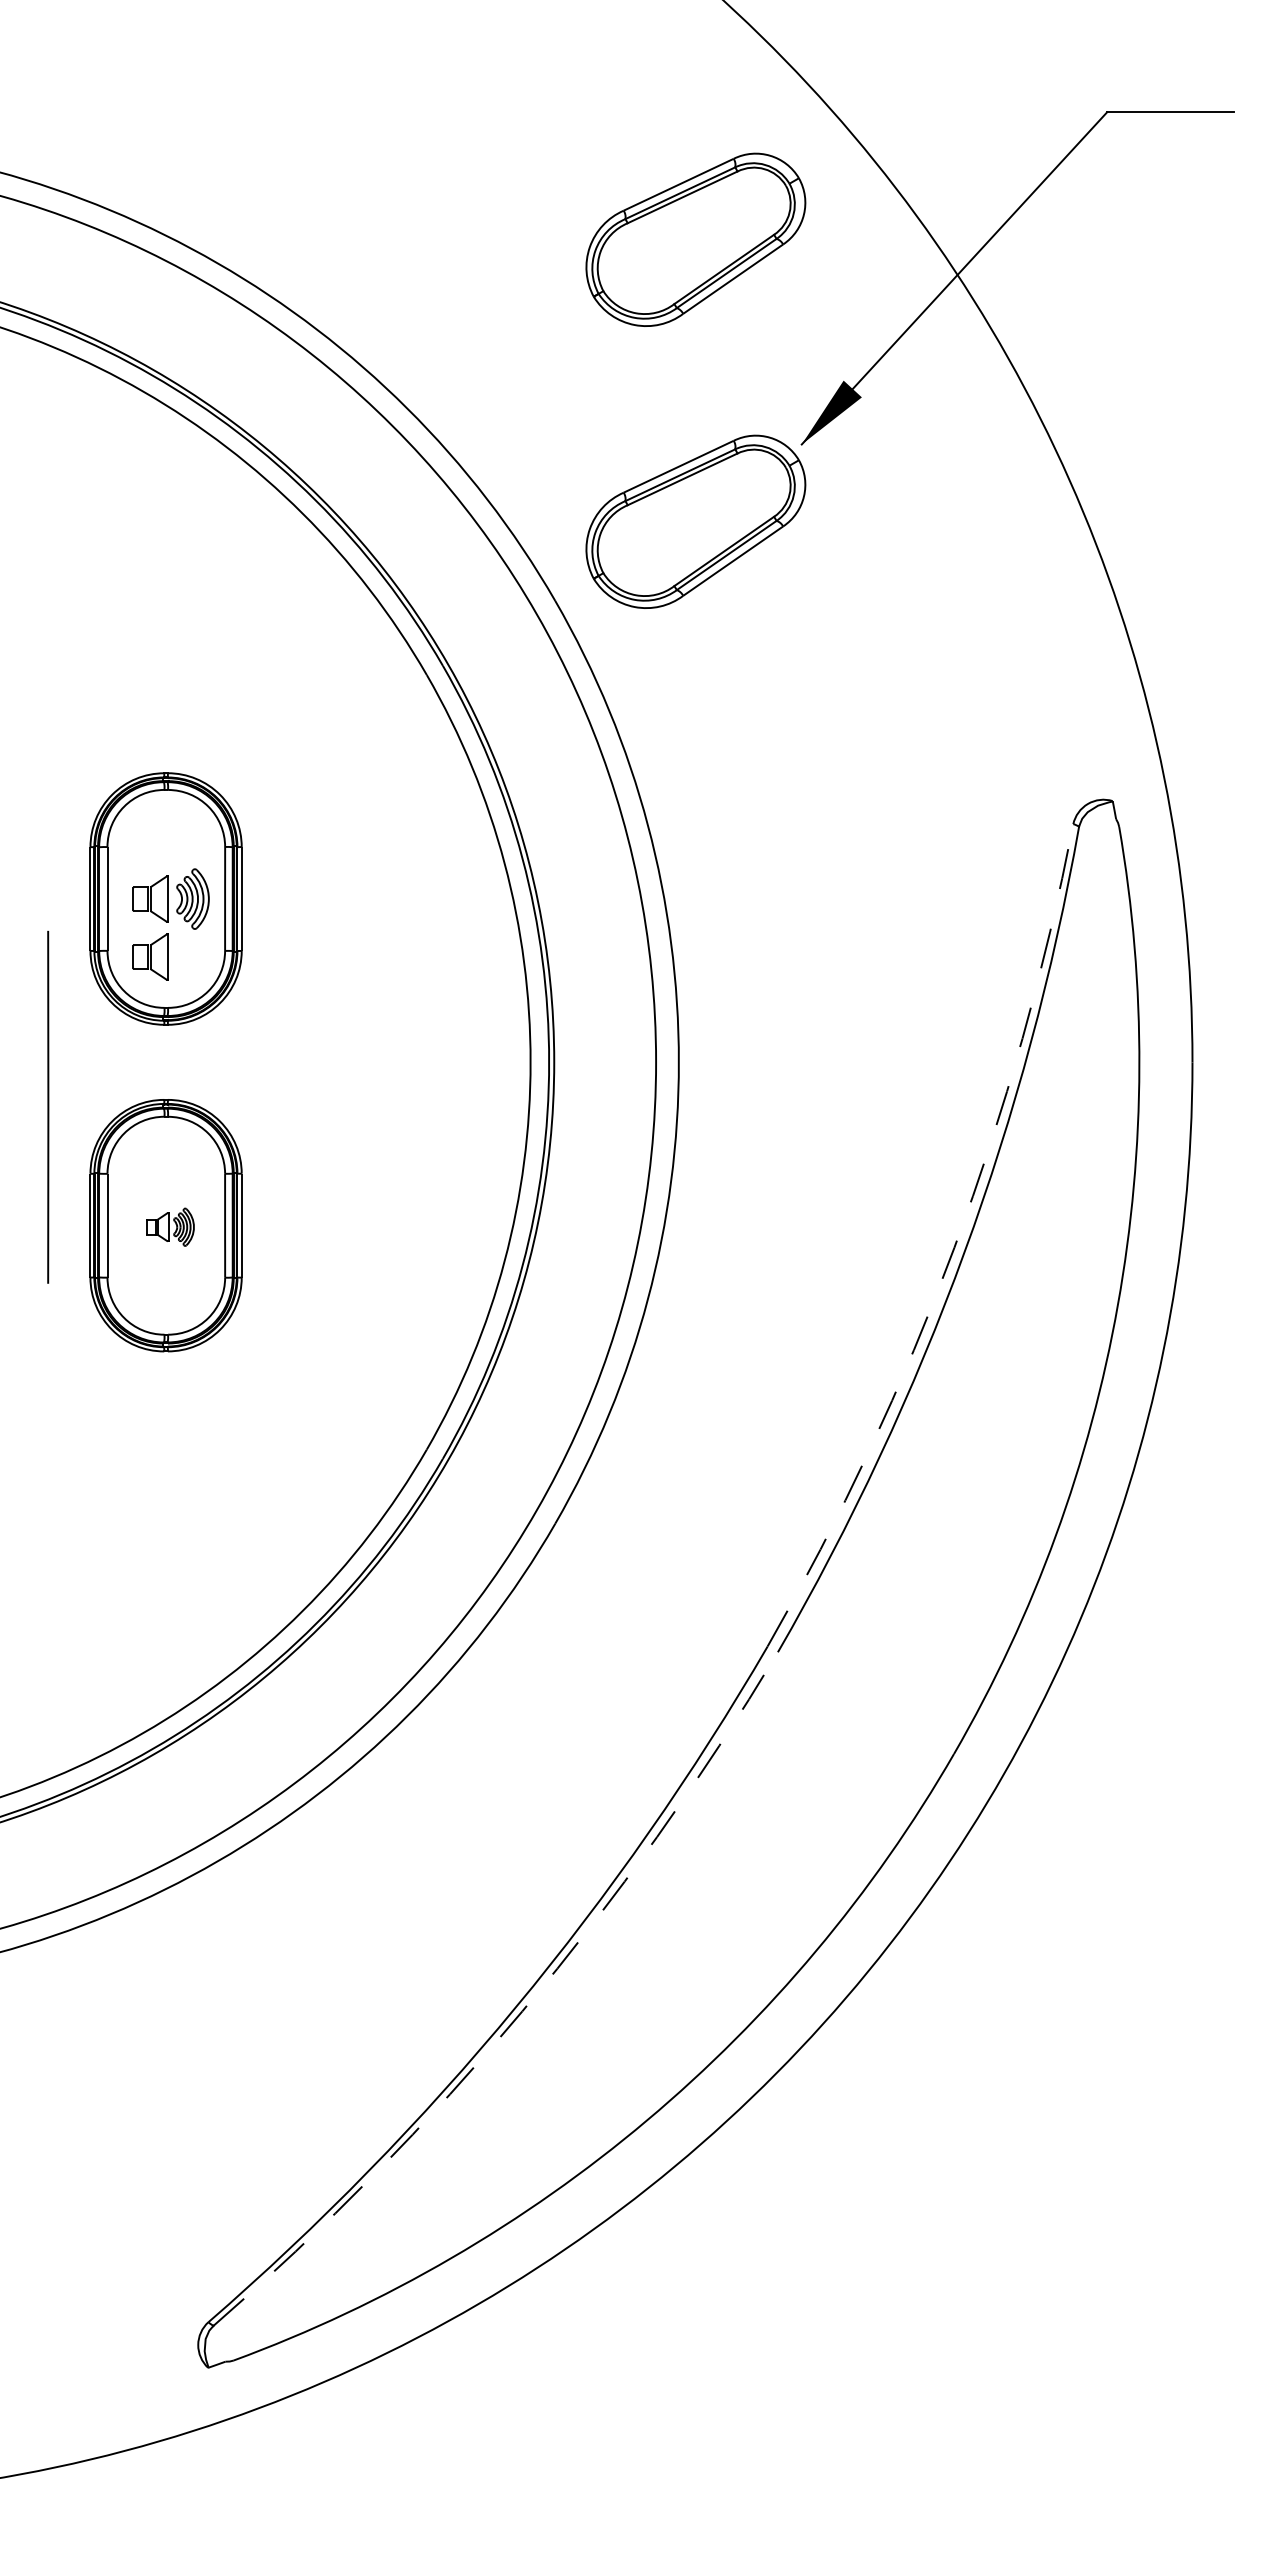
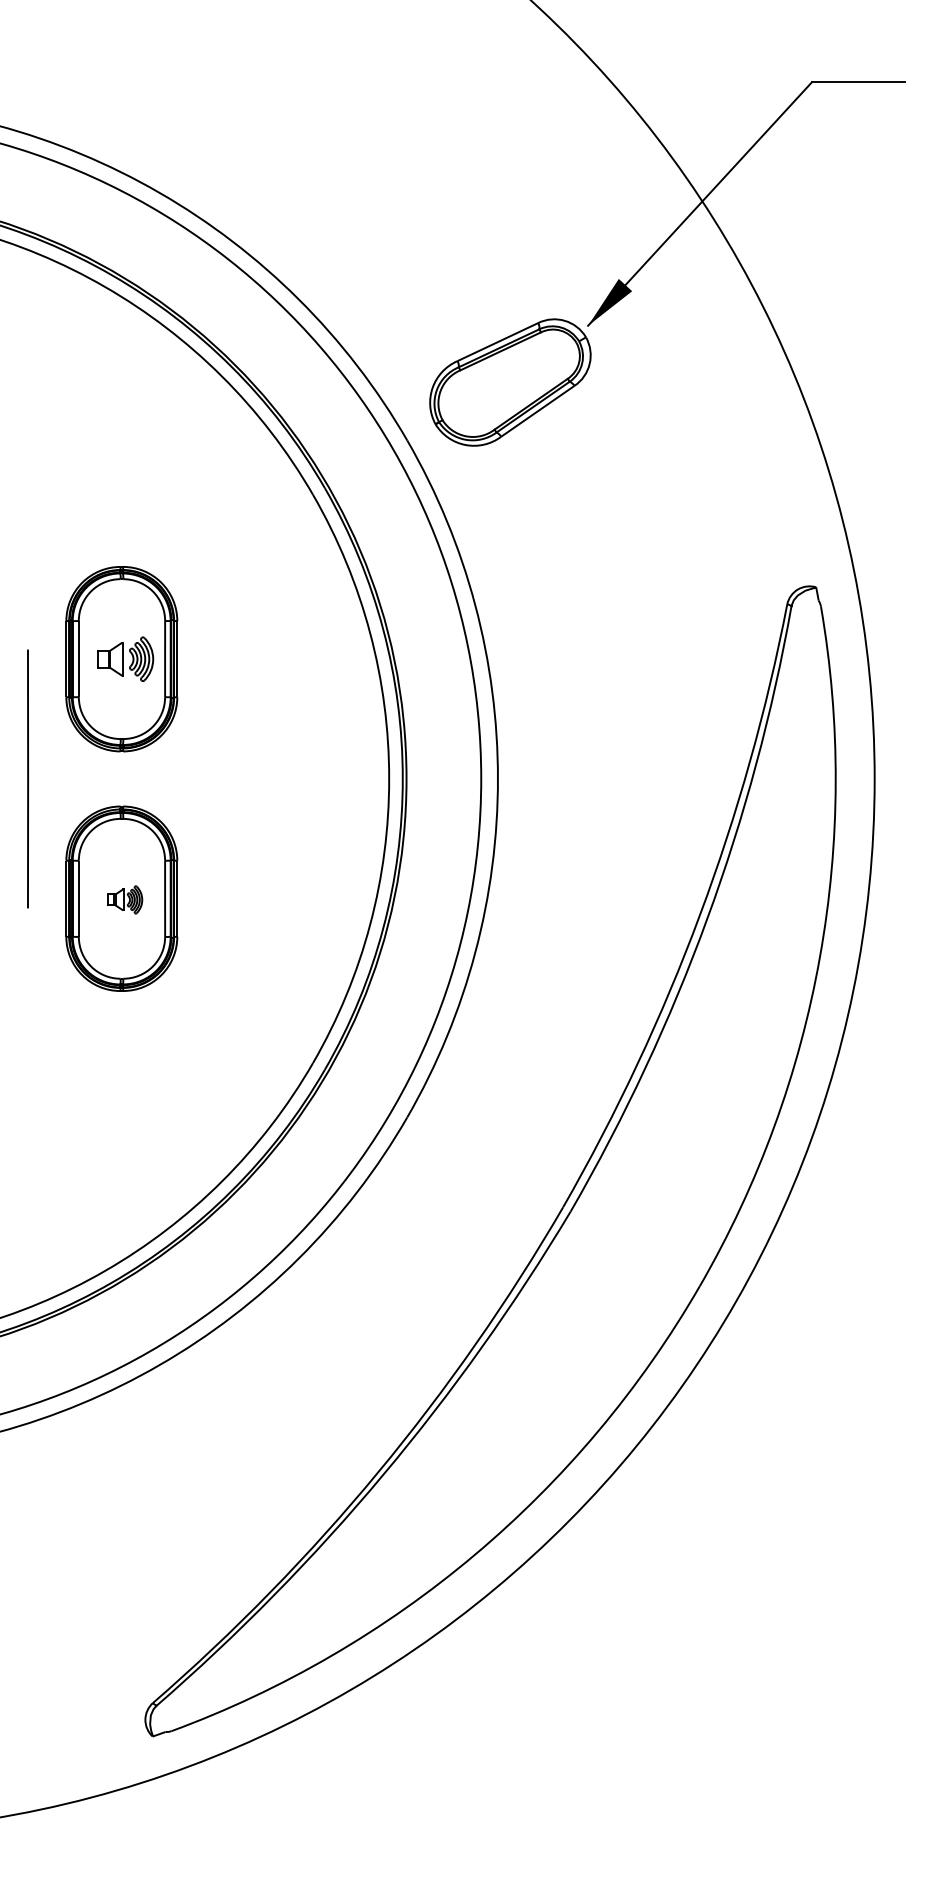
part: (695, 239) -> (510, 175), removed
part: (150, 956) -> (110, 701), removed
line: (48, 1106) -> (28, 778), moved
arc: (954, 1247) -> (700, 914), dashed -> solid
arc: (522, 2011) -> (383, 1475), dashed -> solid

